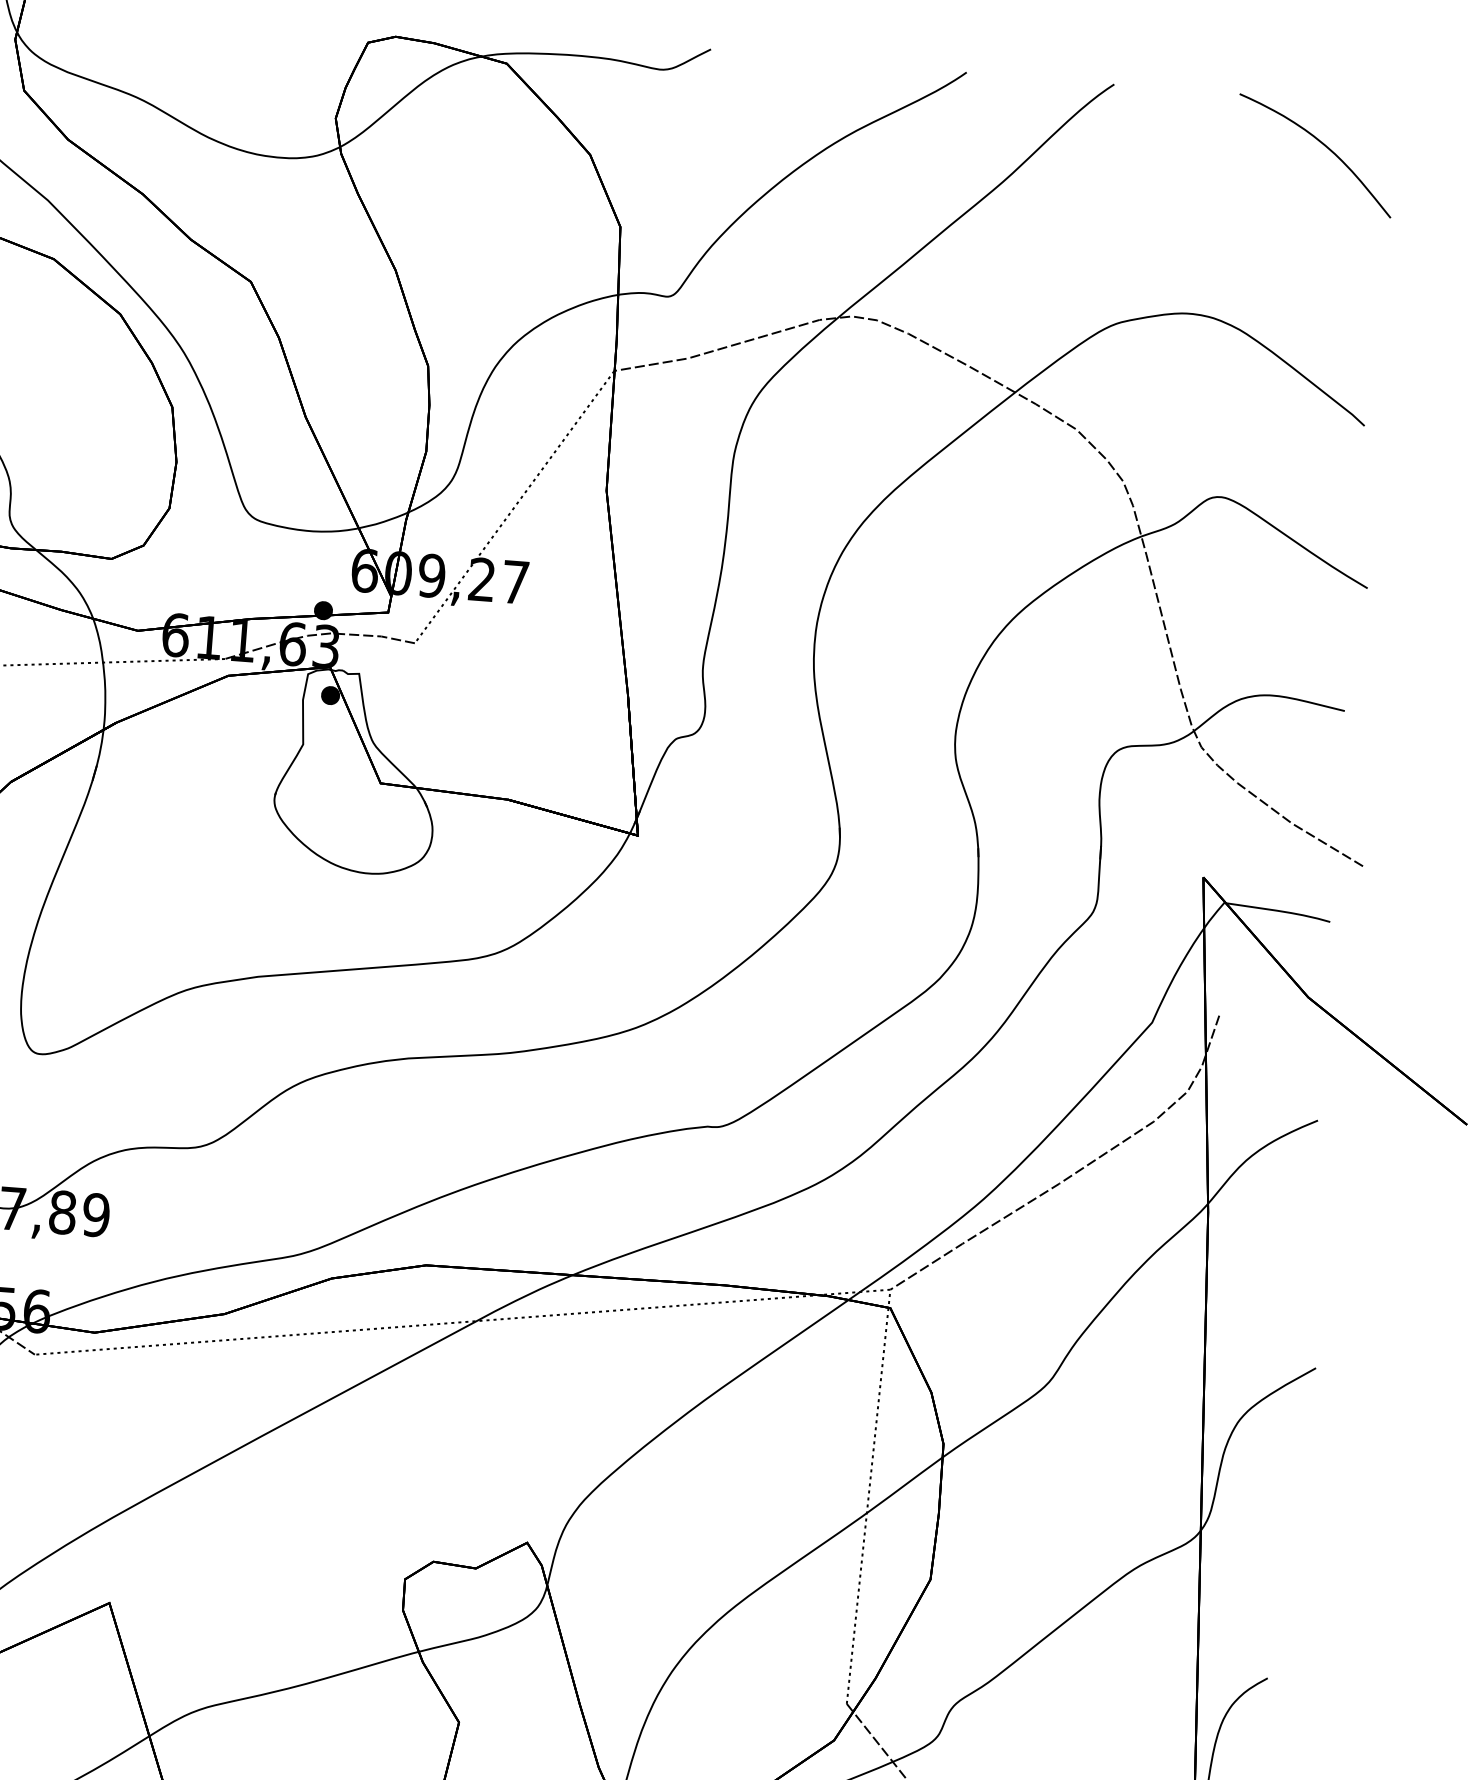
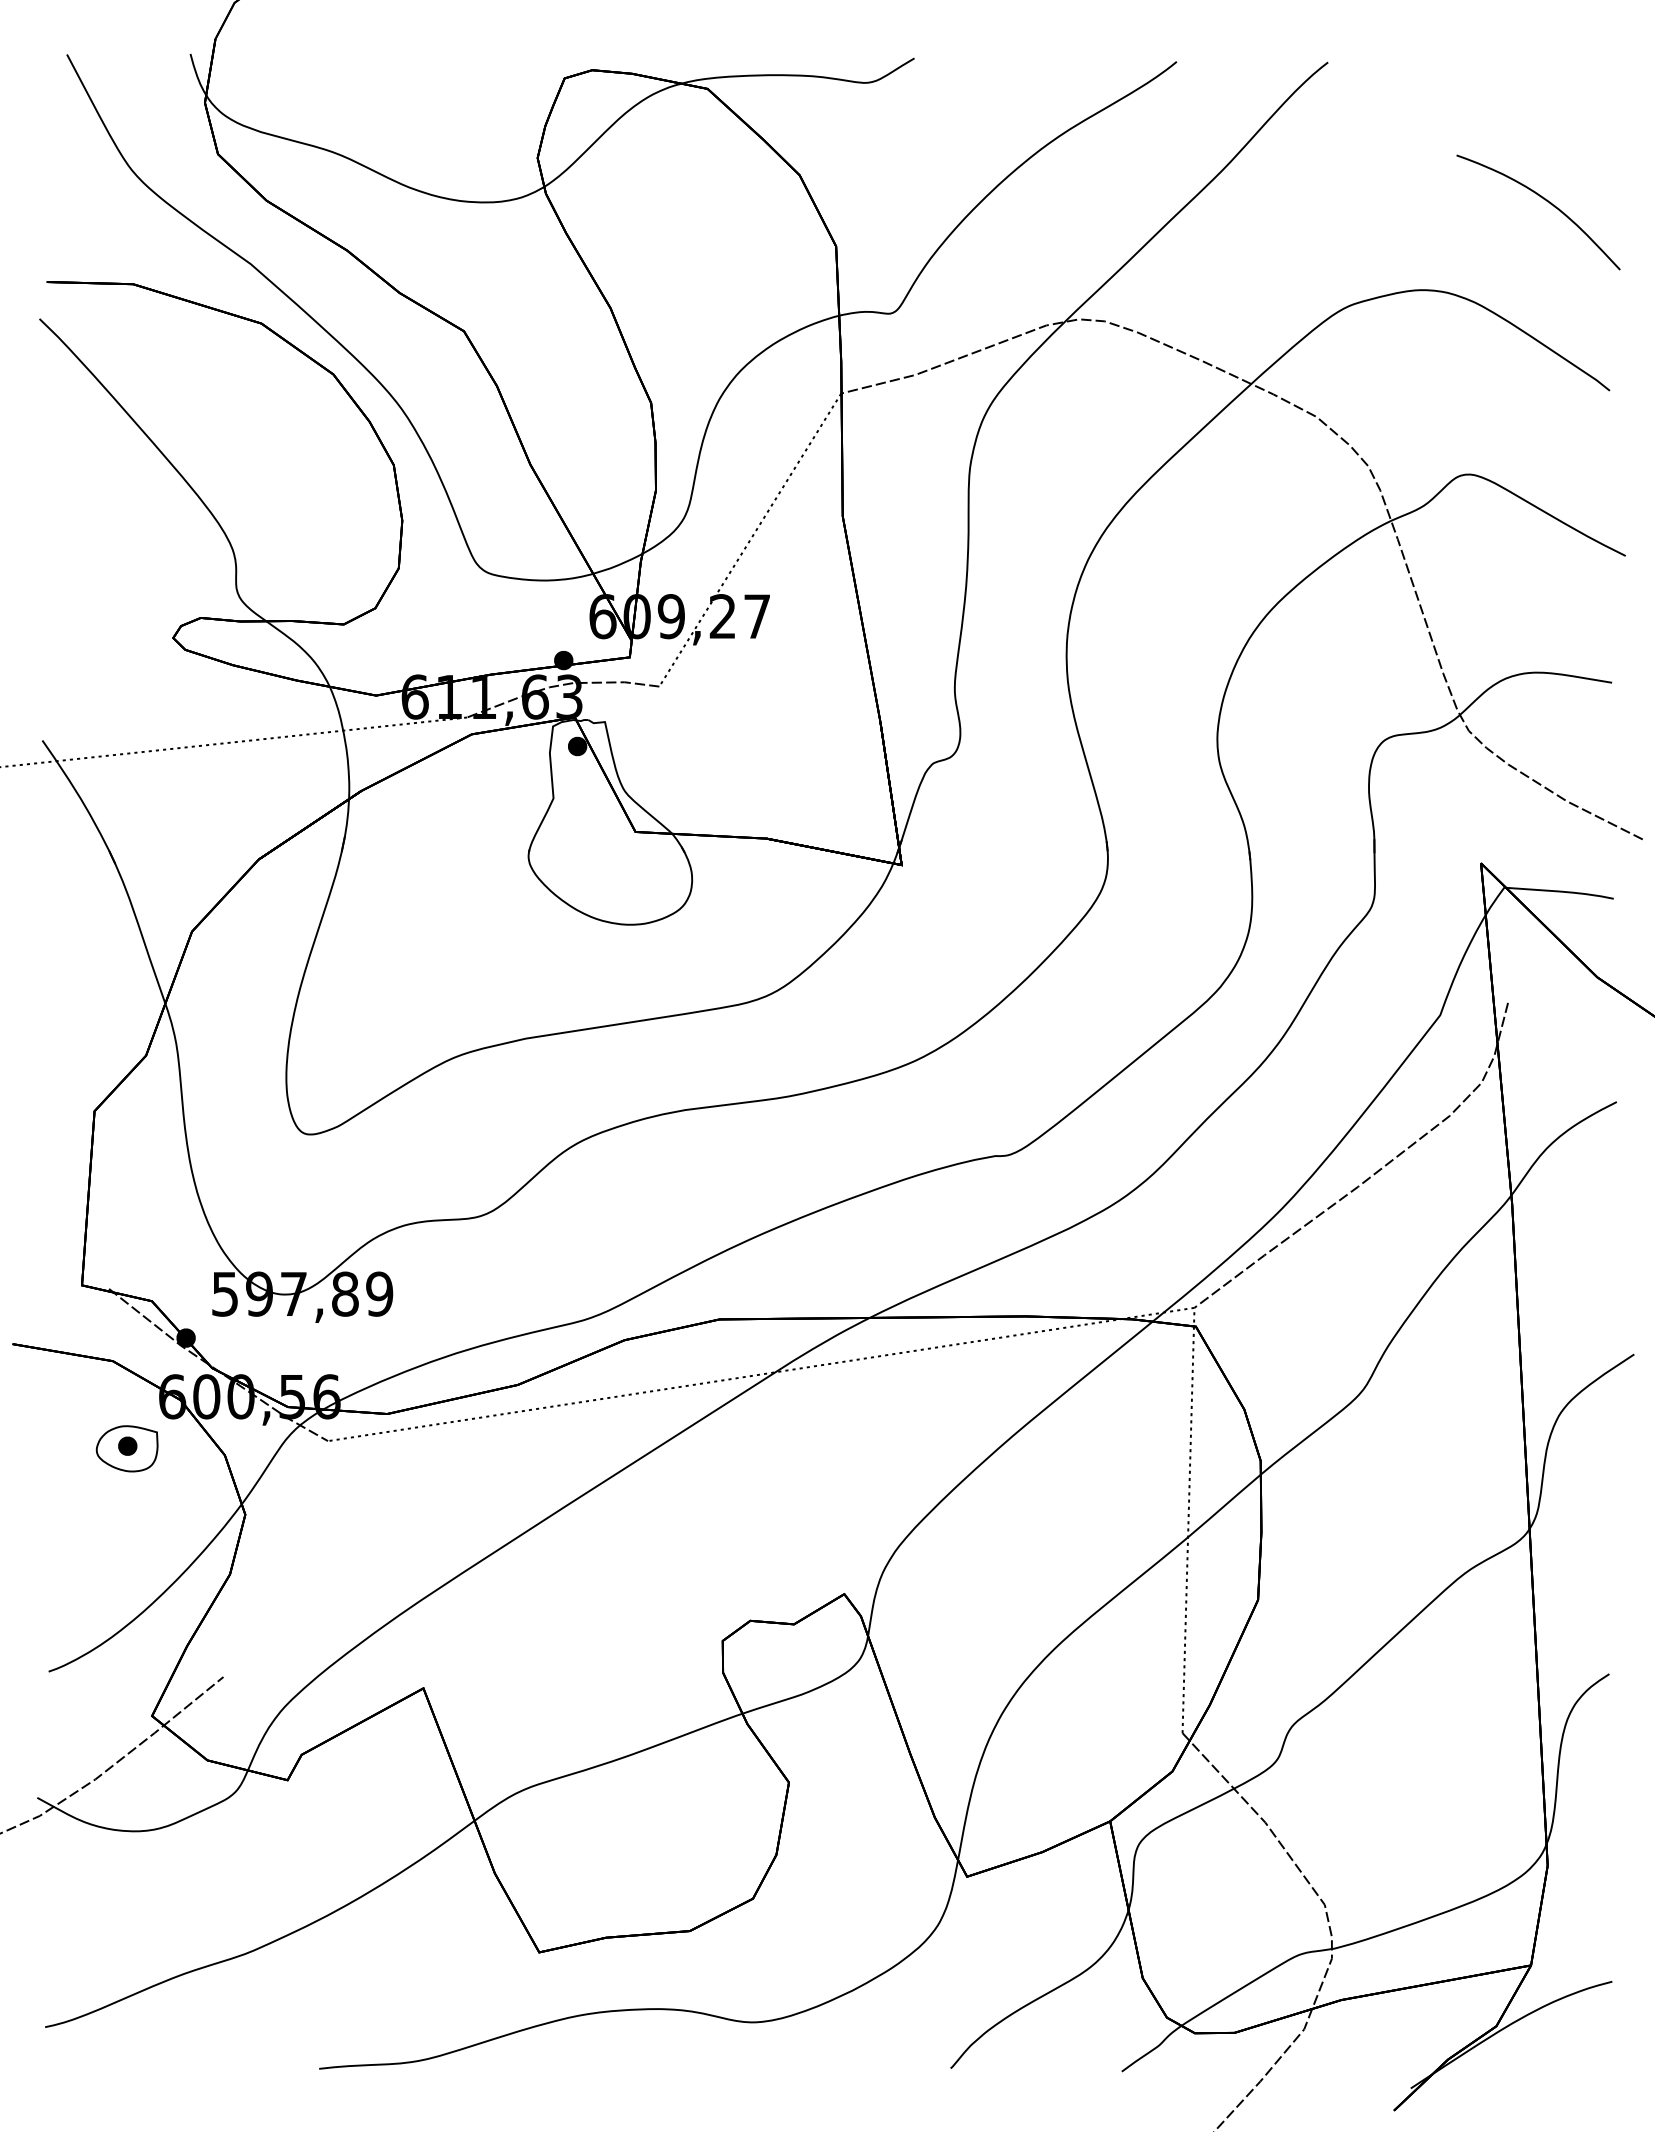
curve: (1324, 146) -> (1547, 202), moved

